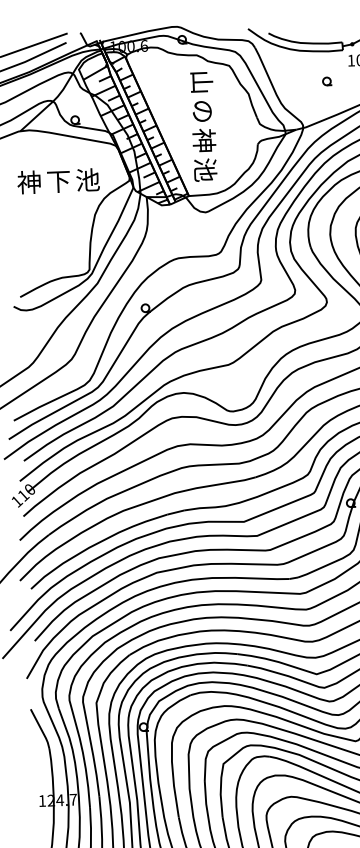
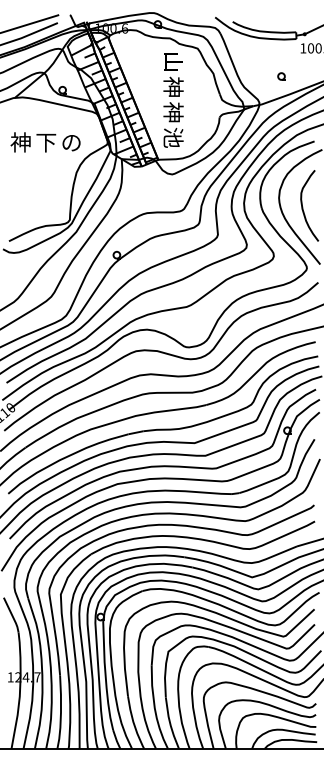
part: (326, 81) -> (281, 76), moved
text: (203, 110) -> (173, 86), の -> 神
text: (87, 180) -> (71, 142), 池 -> の

